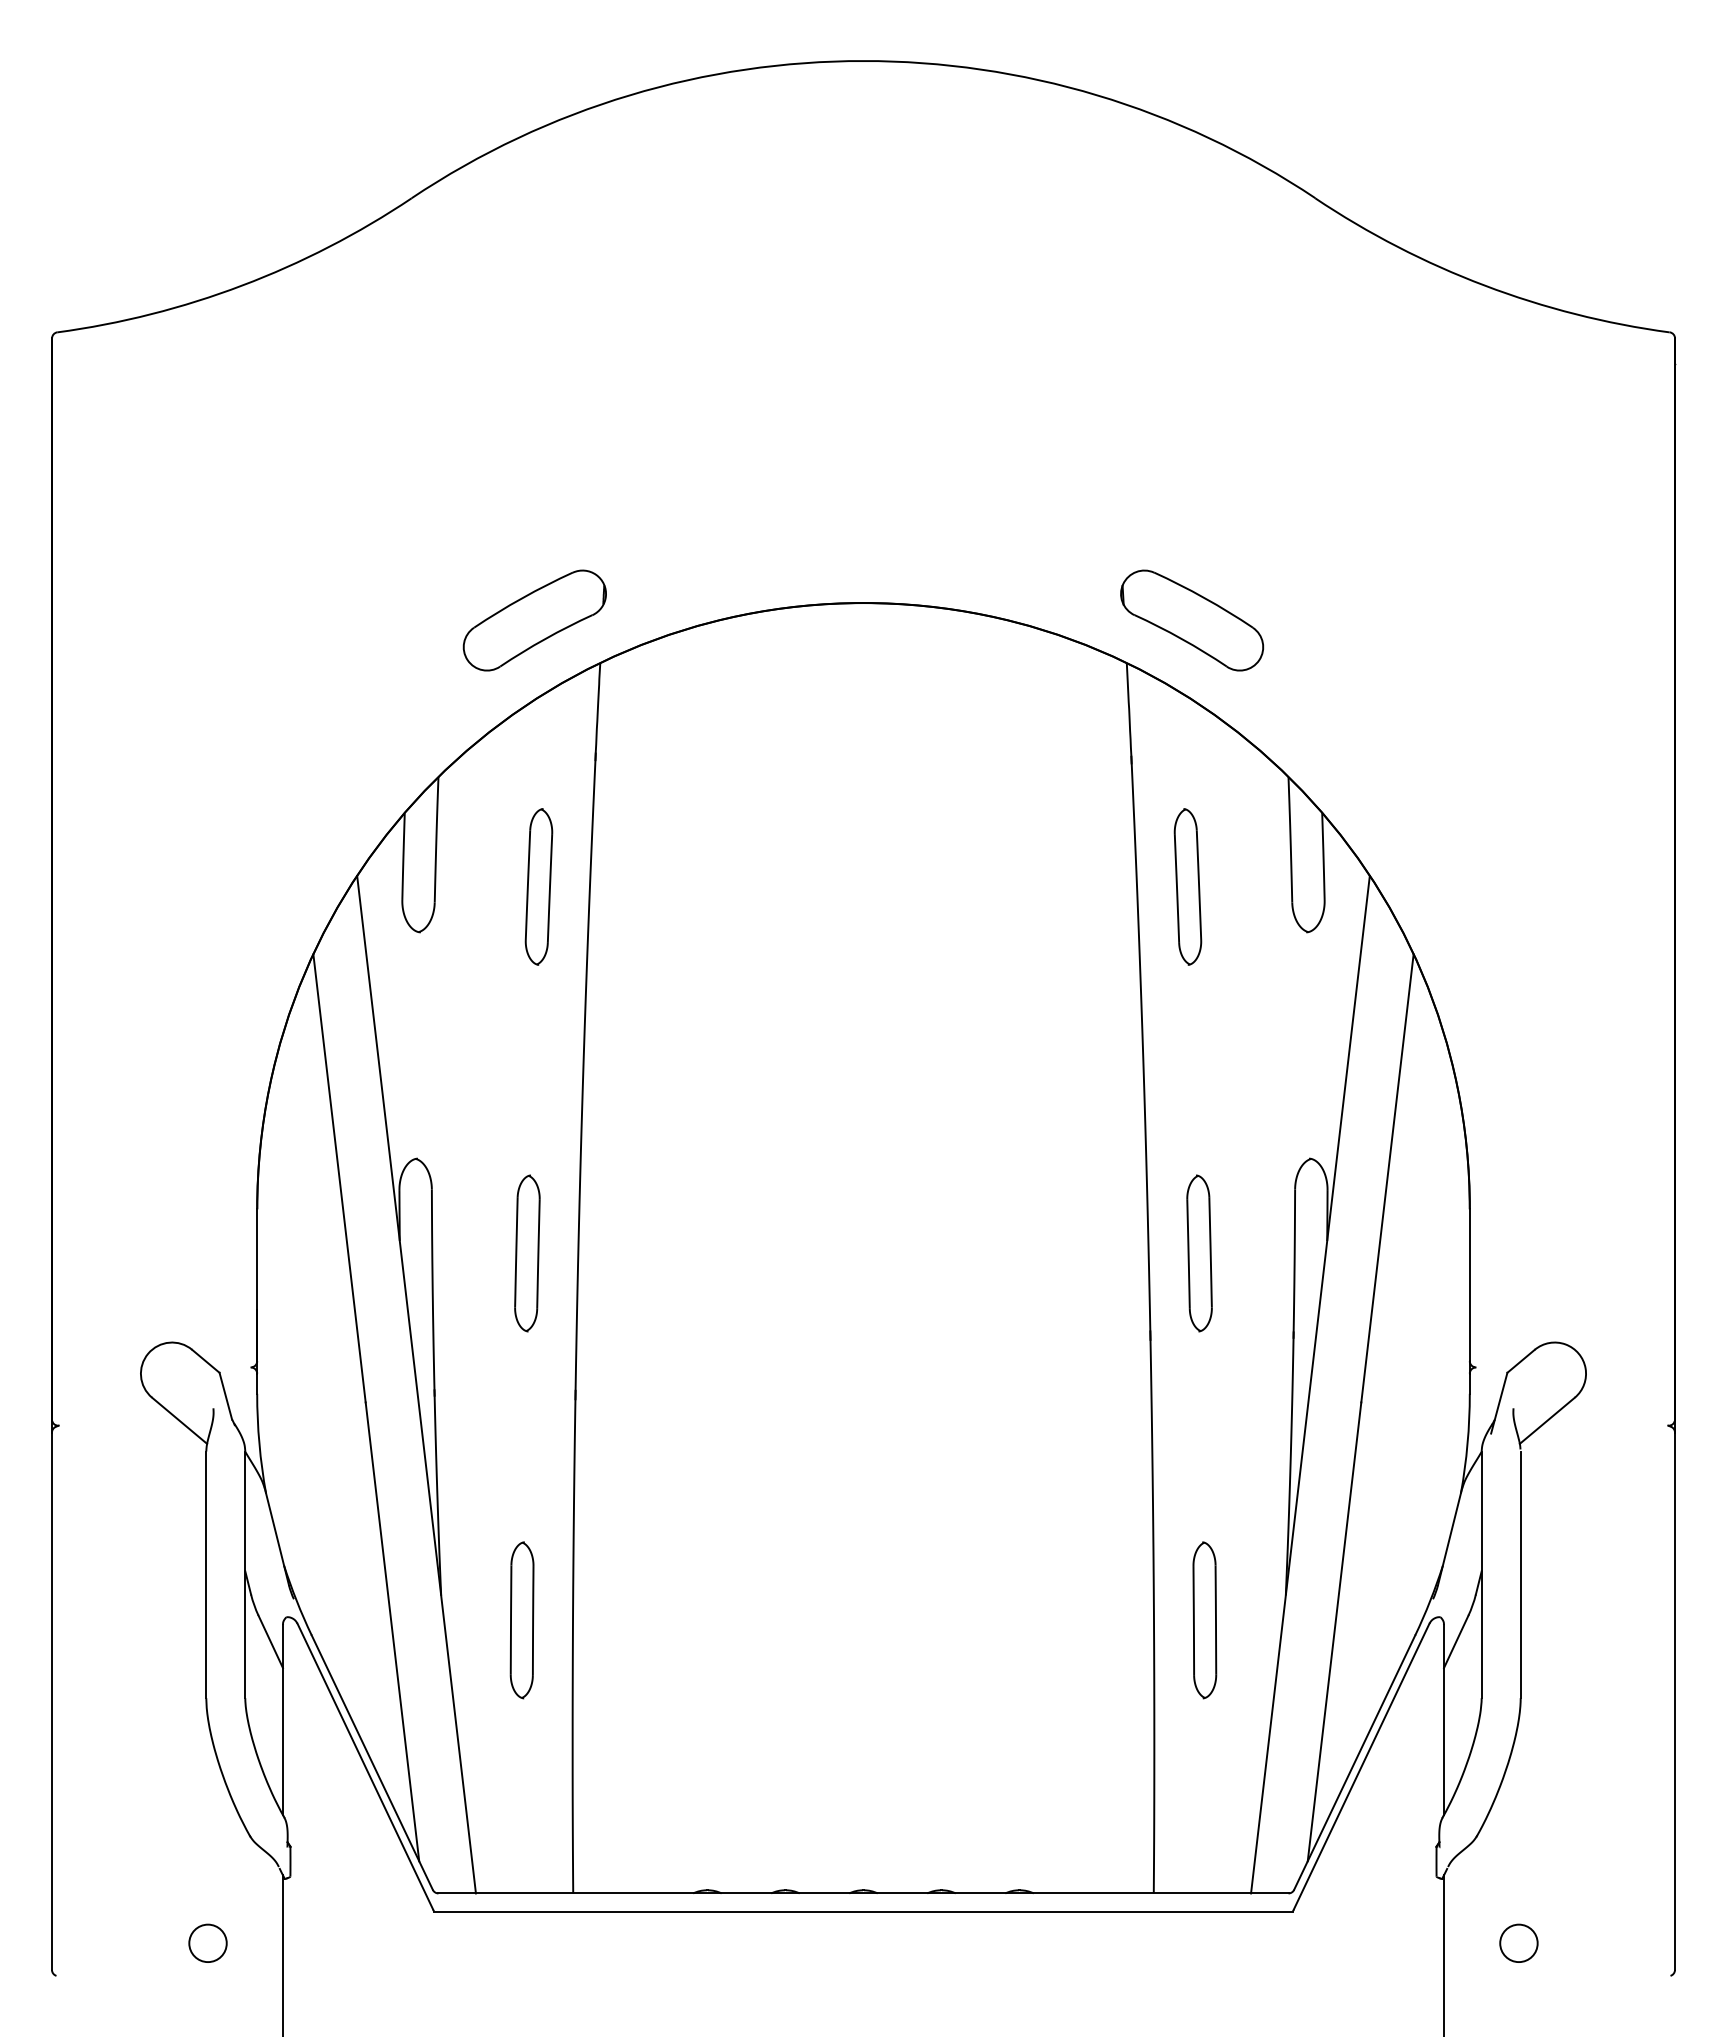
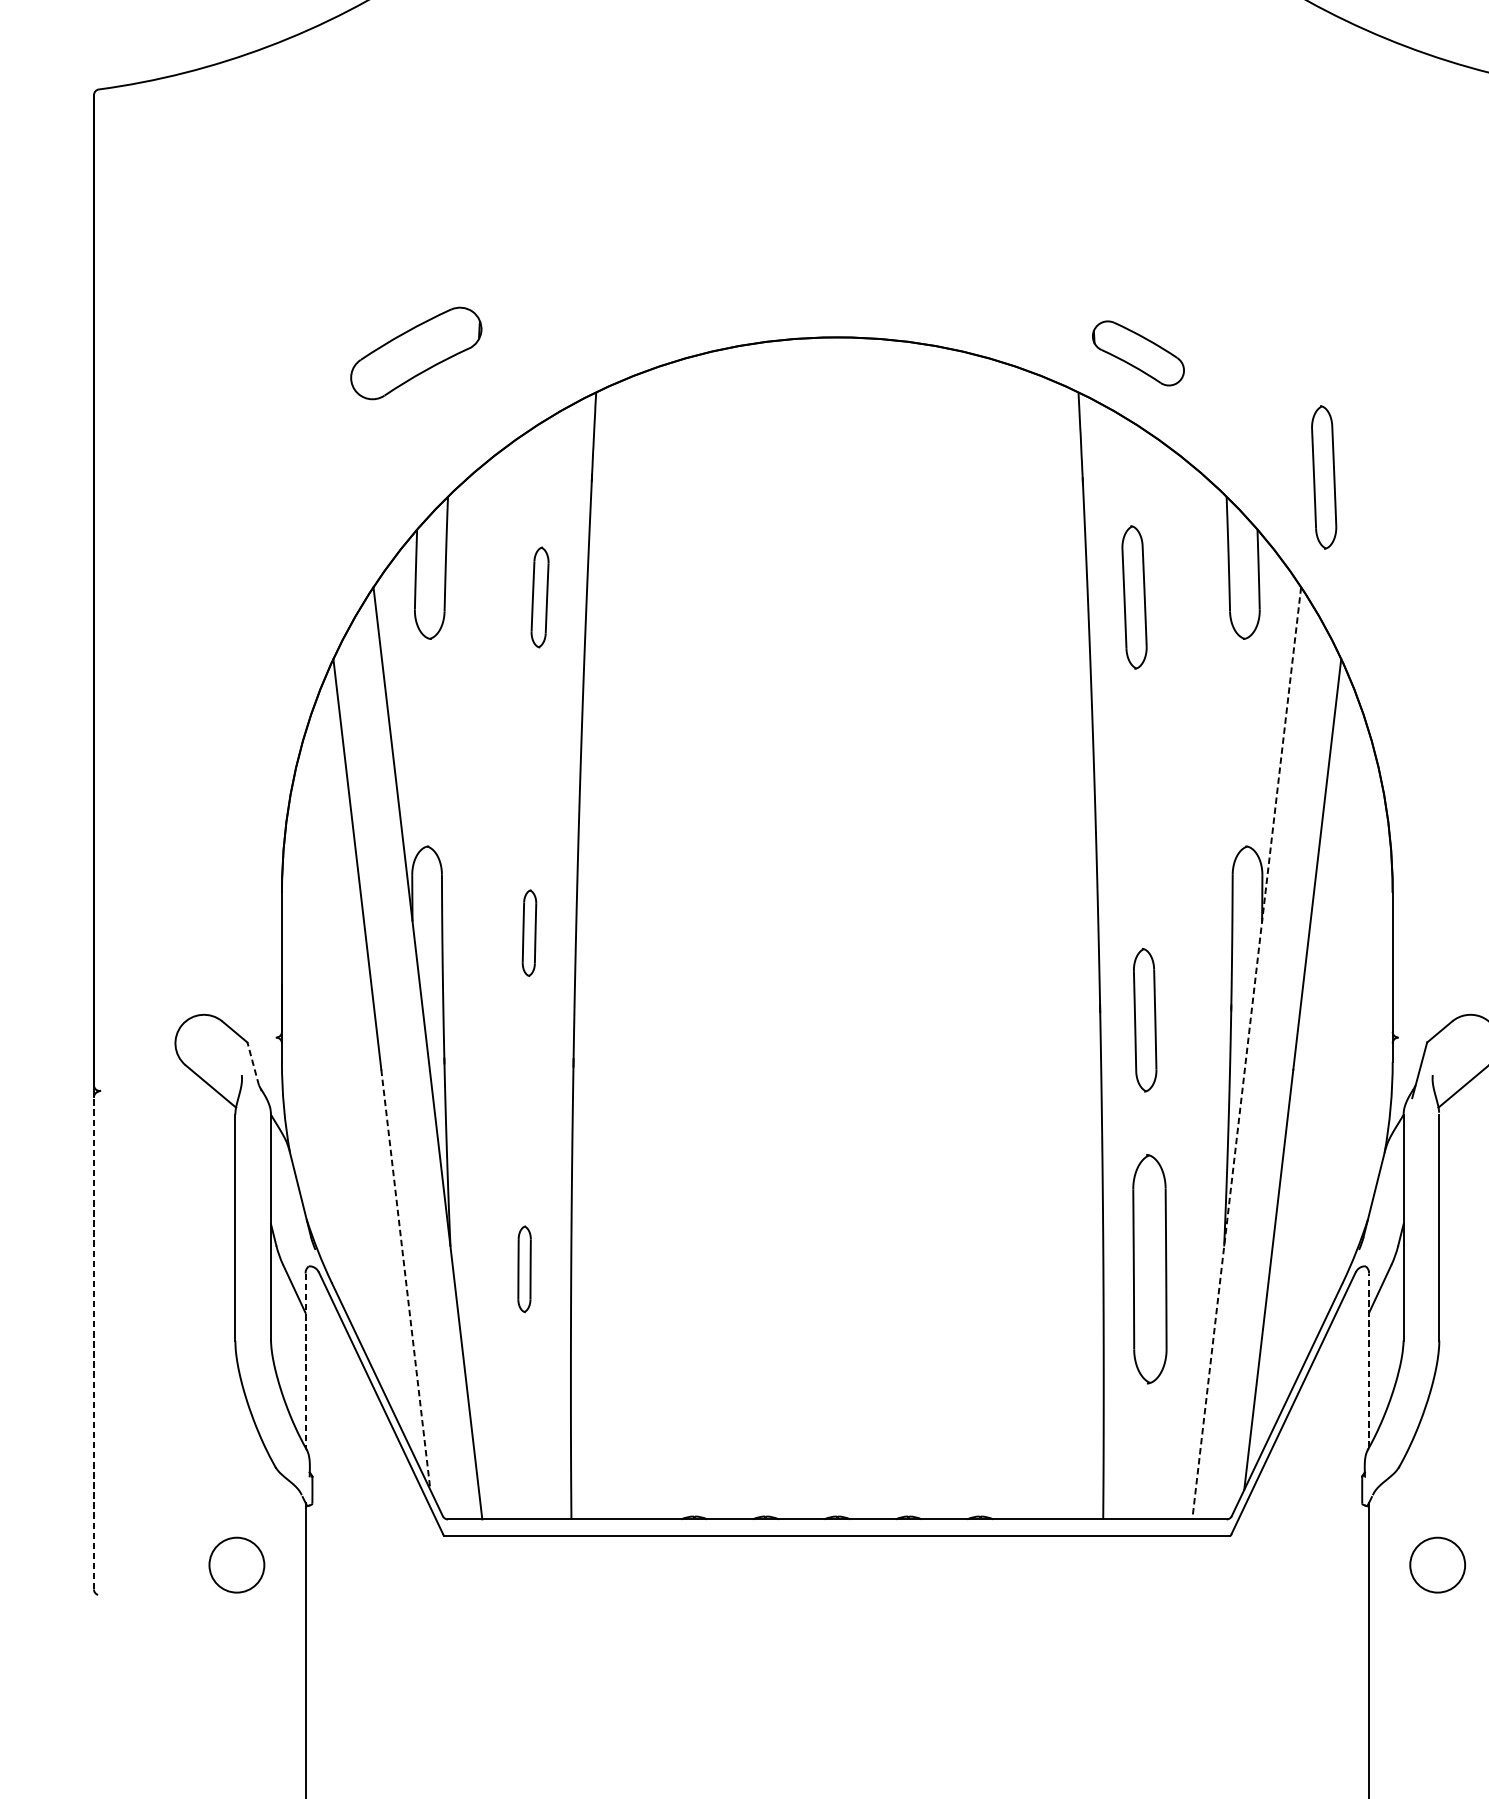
part: (534, 620) -> (415, 353), moved
part: (1192, 620) -> (1138, 353), size x0.7
part: (1394, 755) -> (1323, 477), added
part: (538, 886) -> (539, 597), size x0.7
part: (527, 1253) -> (529, 933), size x0.6
part: (1199, 1253) -> (1145, 1020), moved
line: (1310, 1385) -> (1246, 1054), solid -> dashed
line: (225, 1395) -> (252, 1063), solid -> dashed
part: (521, 1620) -> (524, 1269), size x0.6
part: (1204, 1620) -> (1149, 1269), size x1.6
line: (392, 1631) -> (405, 1279), solid -> dashed
line: (51, 1701) -> (93, 1343), solid -> dashed
line: (282, 1720) -> (305, 1361), solid -> dashed
line: (1444, 1720) -> (1369, 1361), solid -> dashed
circle: (207, 1943) -> (236, 1565), size x1.6
circle: (1518, 1943) -> (1437, 1565), size x1.6

